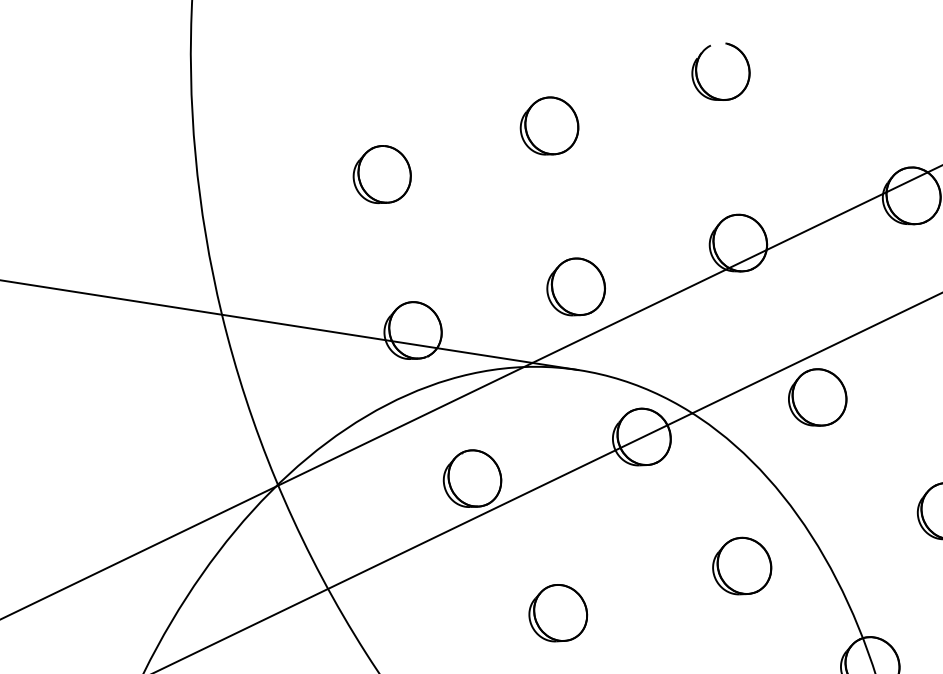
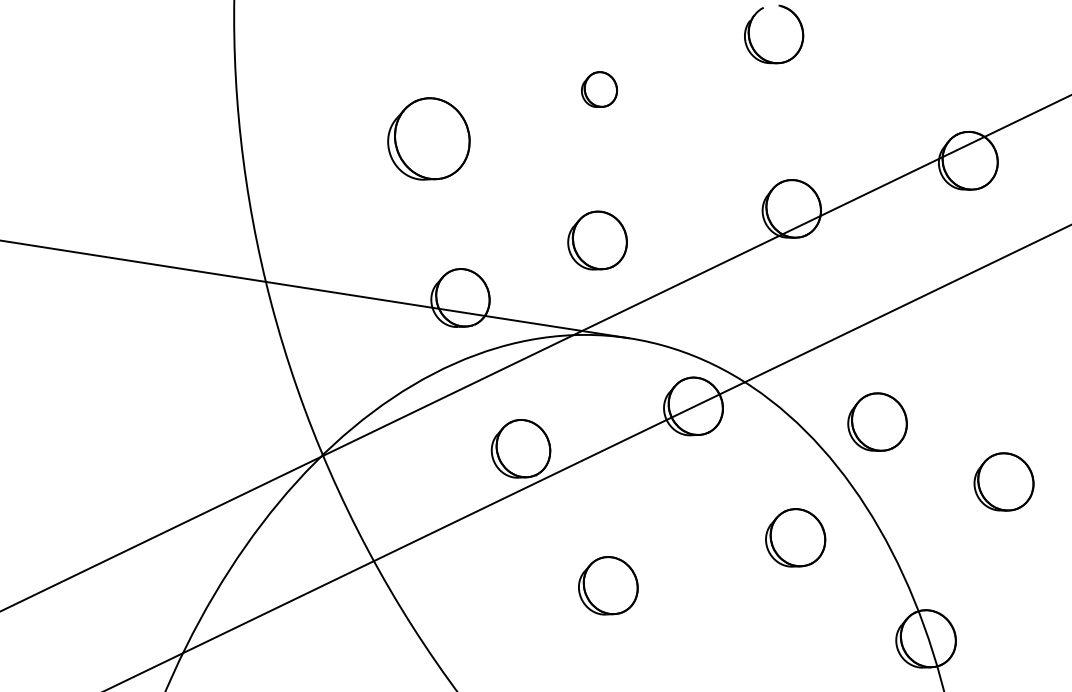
part: (549, 125) -> (599, 89), size x0.6
part: (382, 174) -> (429, 139), size x1.4
part: (576, 286) -> (597, 240), moved
part: (817, 396) -> (877, 421), moved

